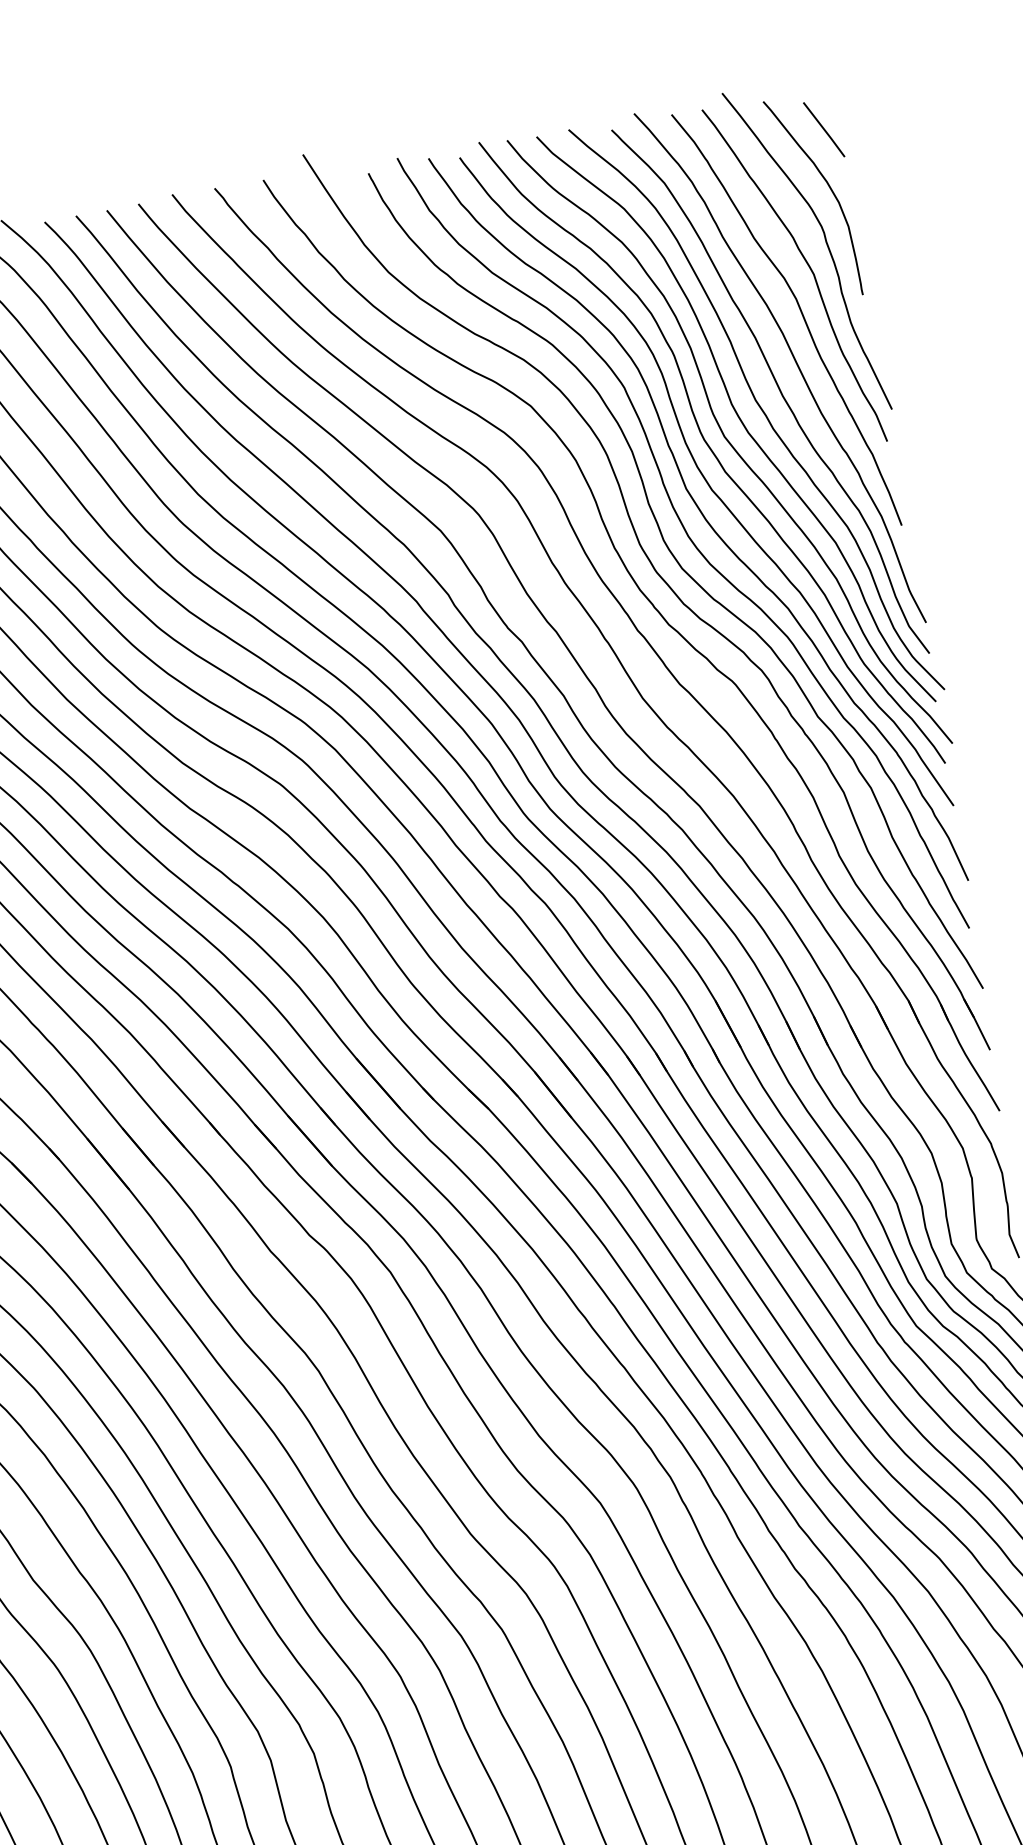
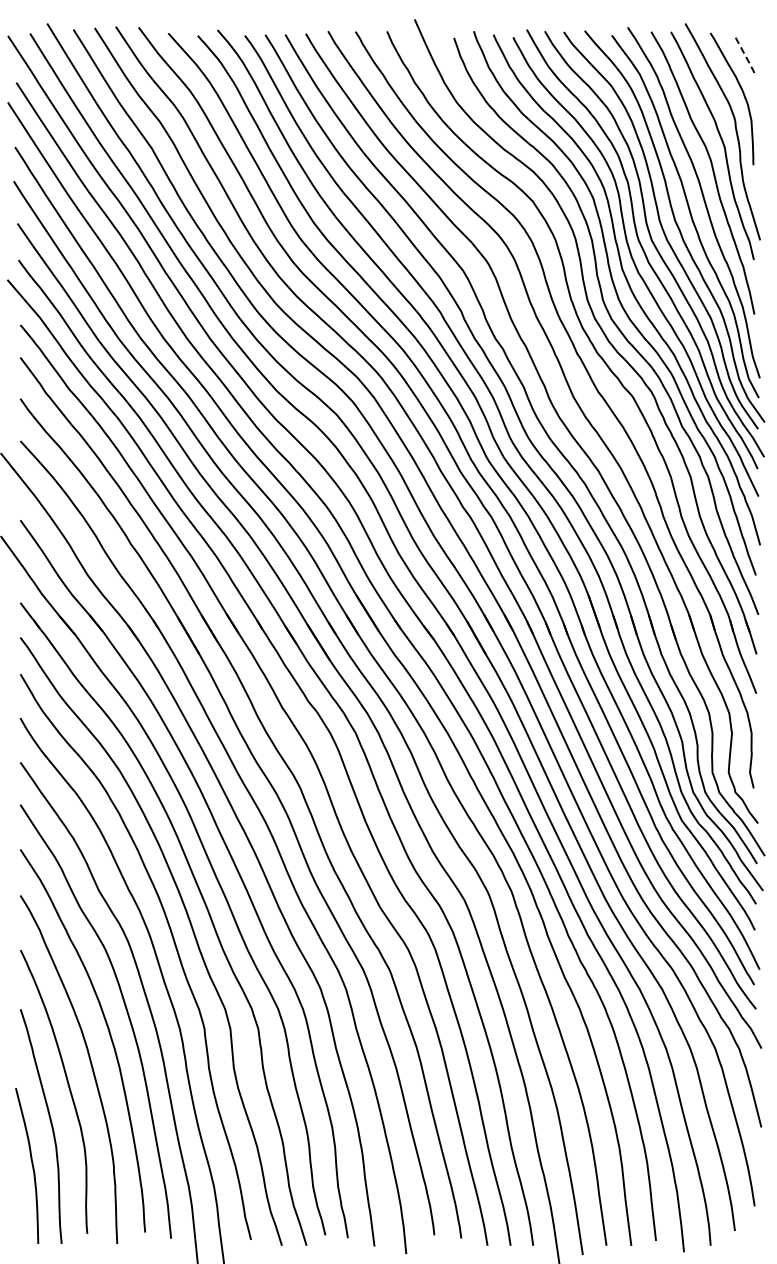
line: (825, 130) -> (746, 57), solid -> dashed

